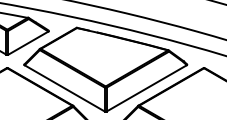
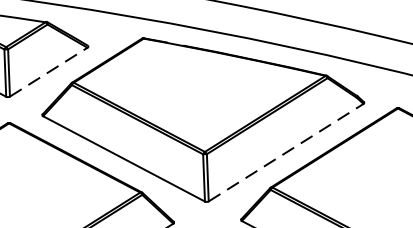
line: (28, 42) -> (48, 70), solid -> dashed
line: (147, 88) -> (287, 152), solid -> dashed

